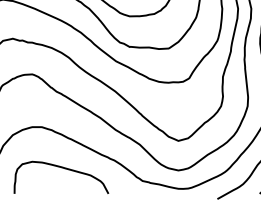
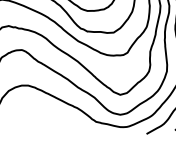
curve: (64, 170) -> (43, 114), removed

